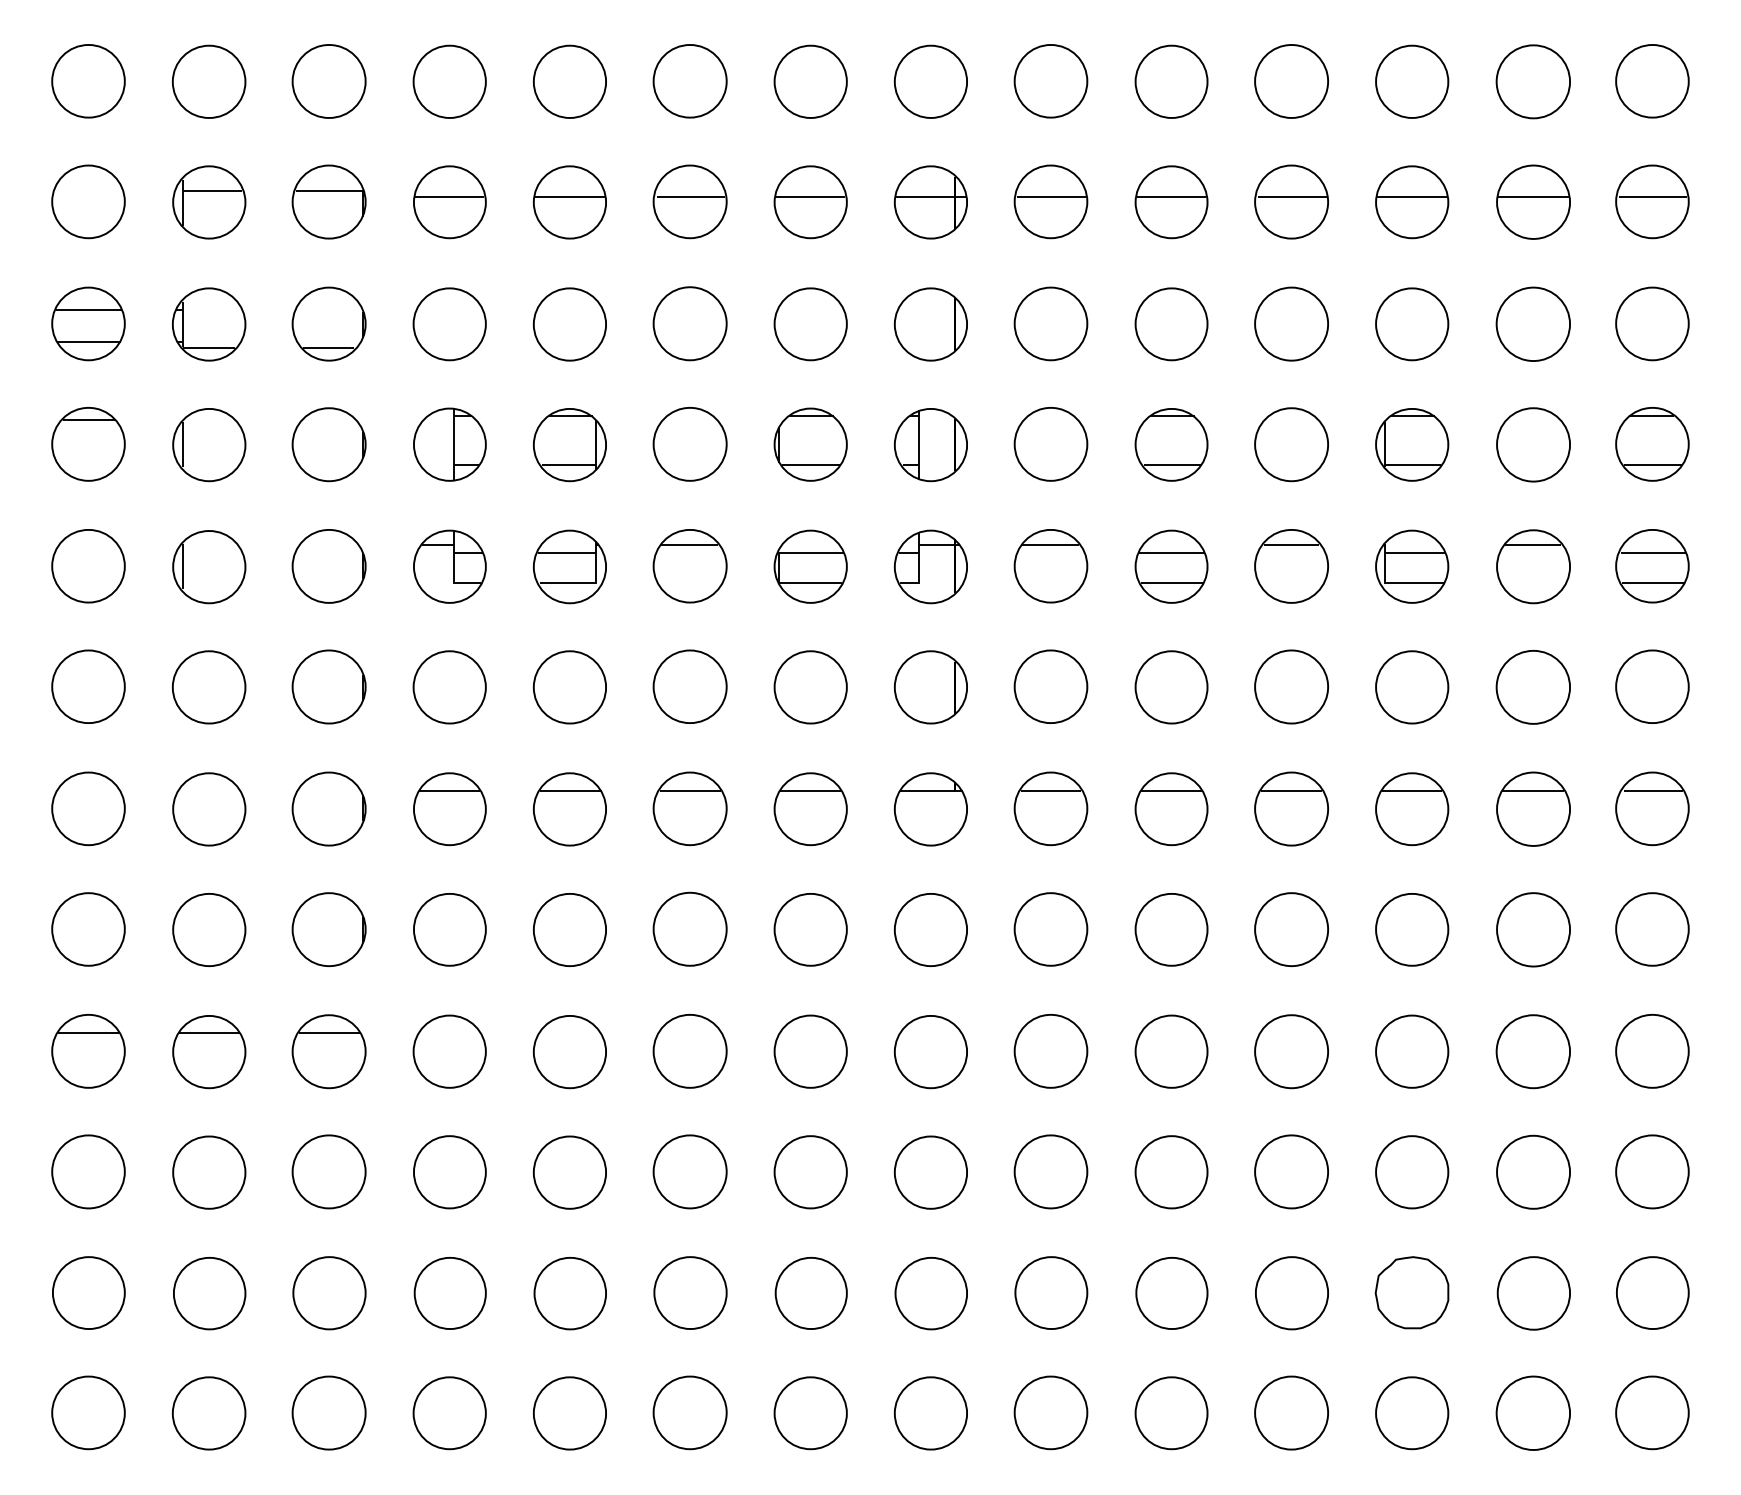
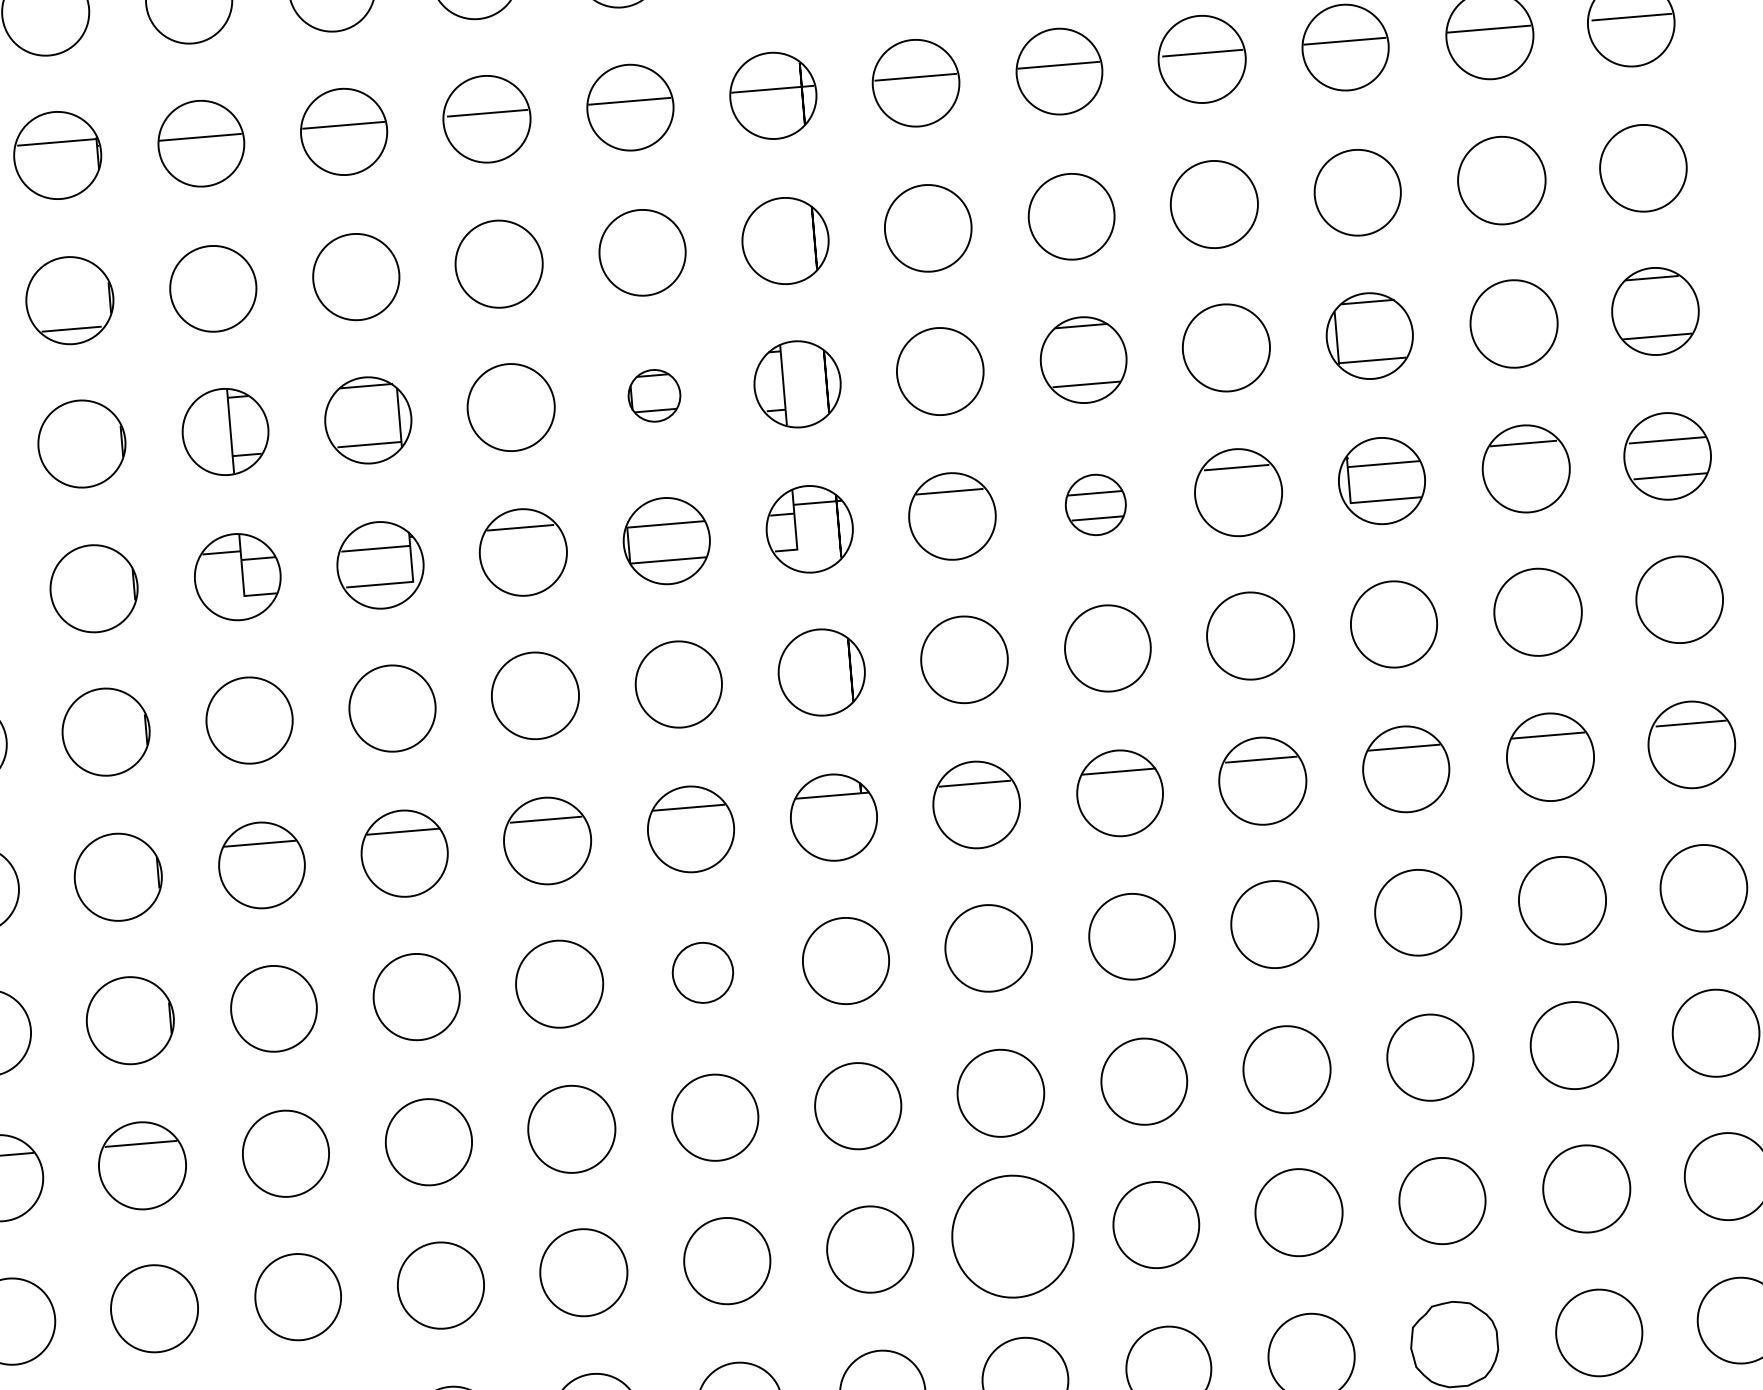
part: (810, 444) -> (654, 395), size x0.6
part: (1171, 566) -> (1095, 504), size x0.7
part: (810, 929) -> (702, 972), size x0.7
part: (1050, 1171) -> (1012, 1236), size x1.4

